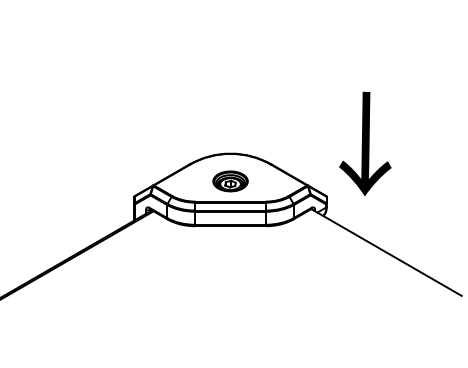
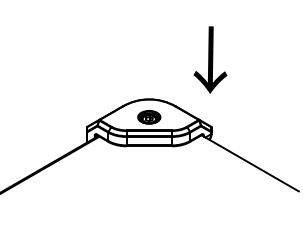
text: (365, 143) -> (210, 59), moved

